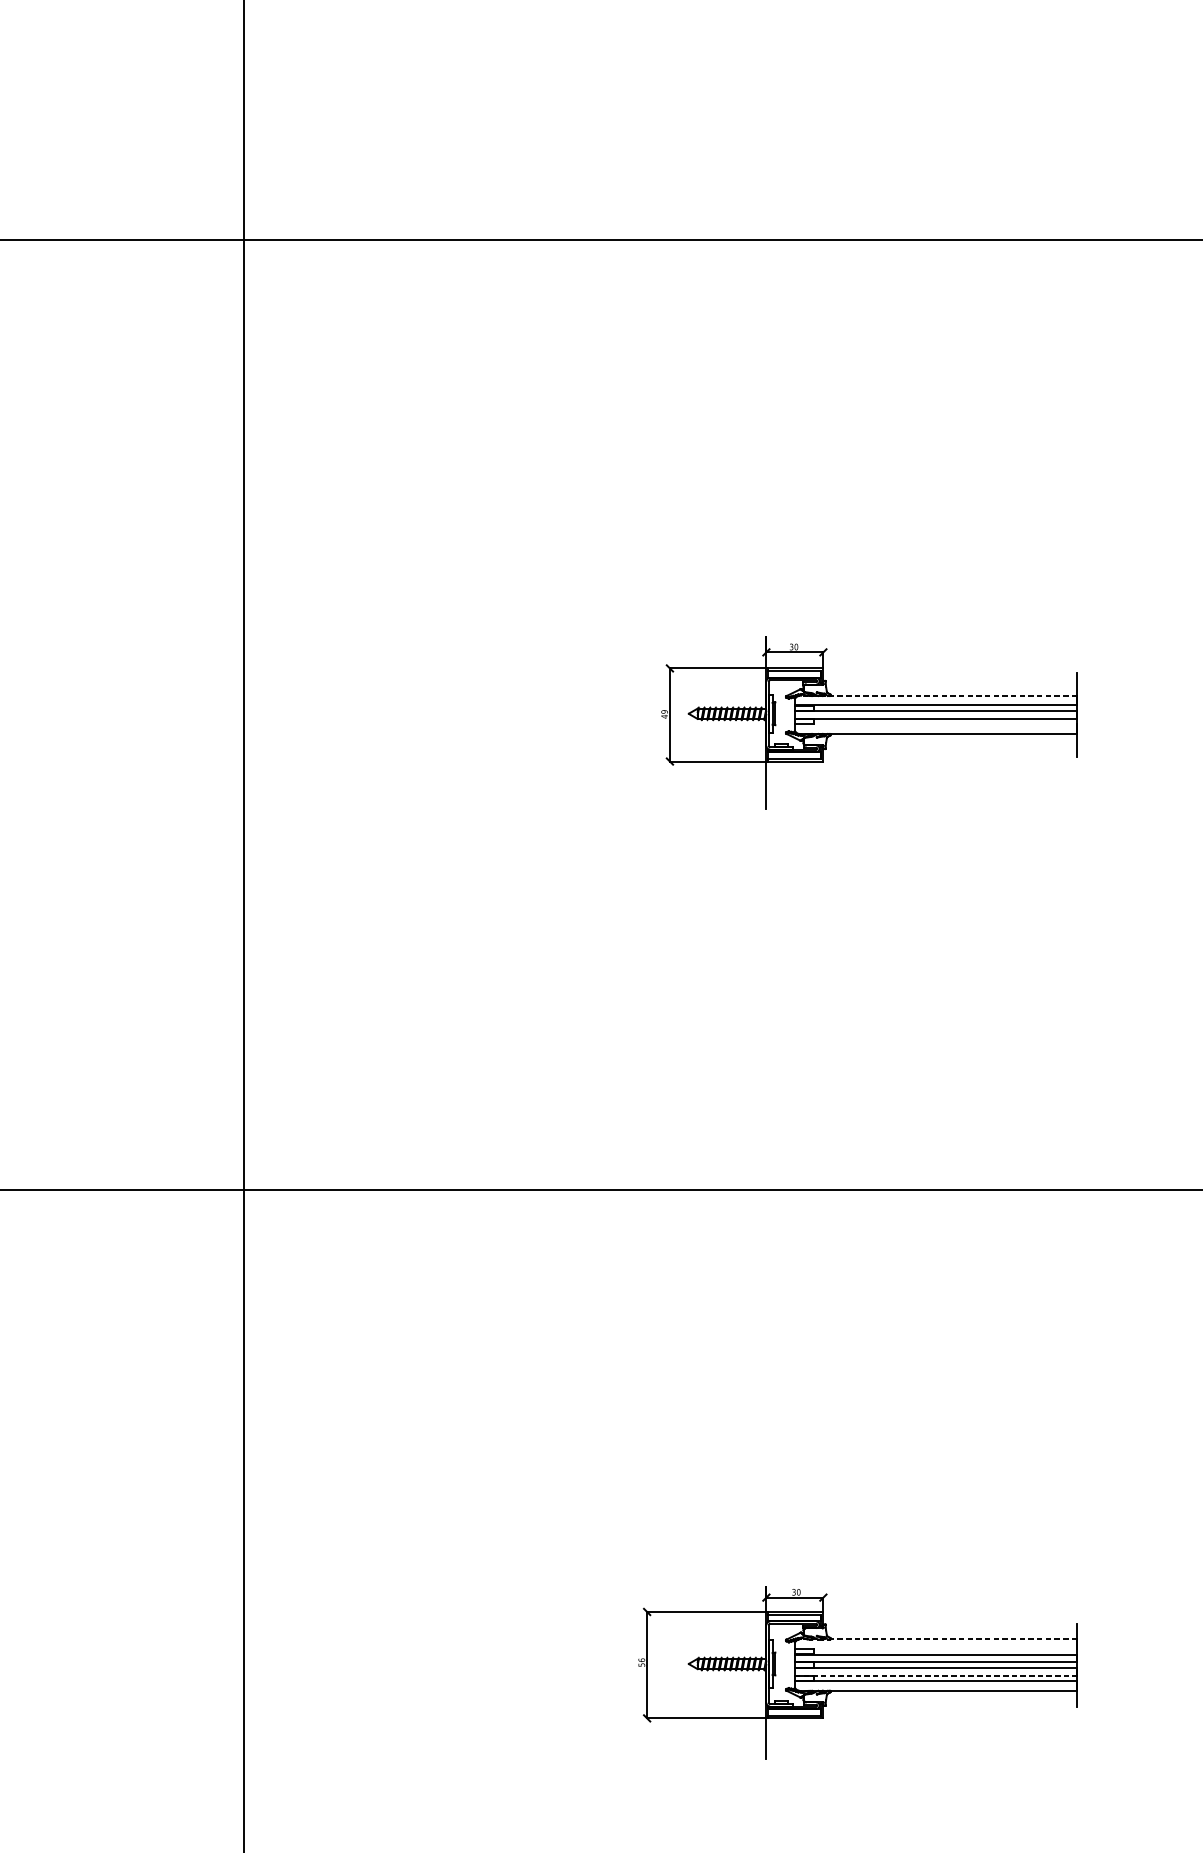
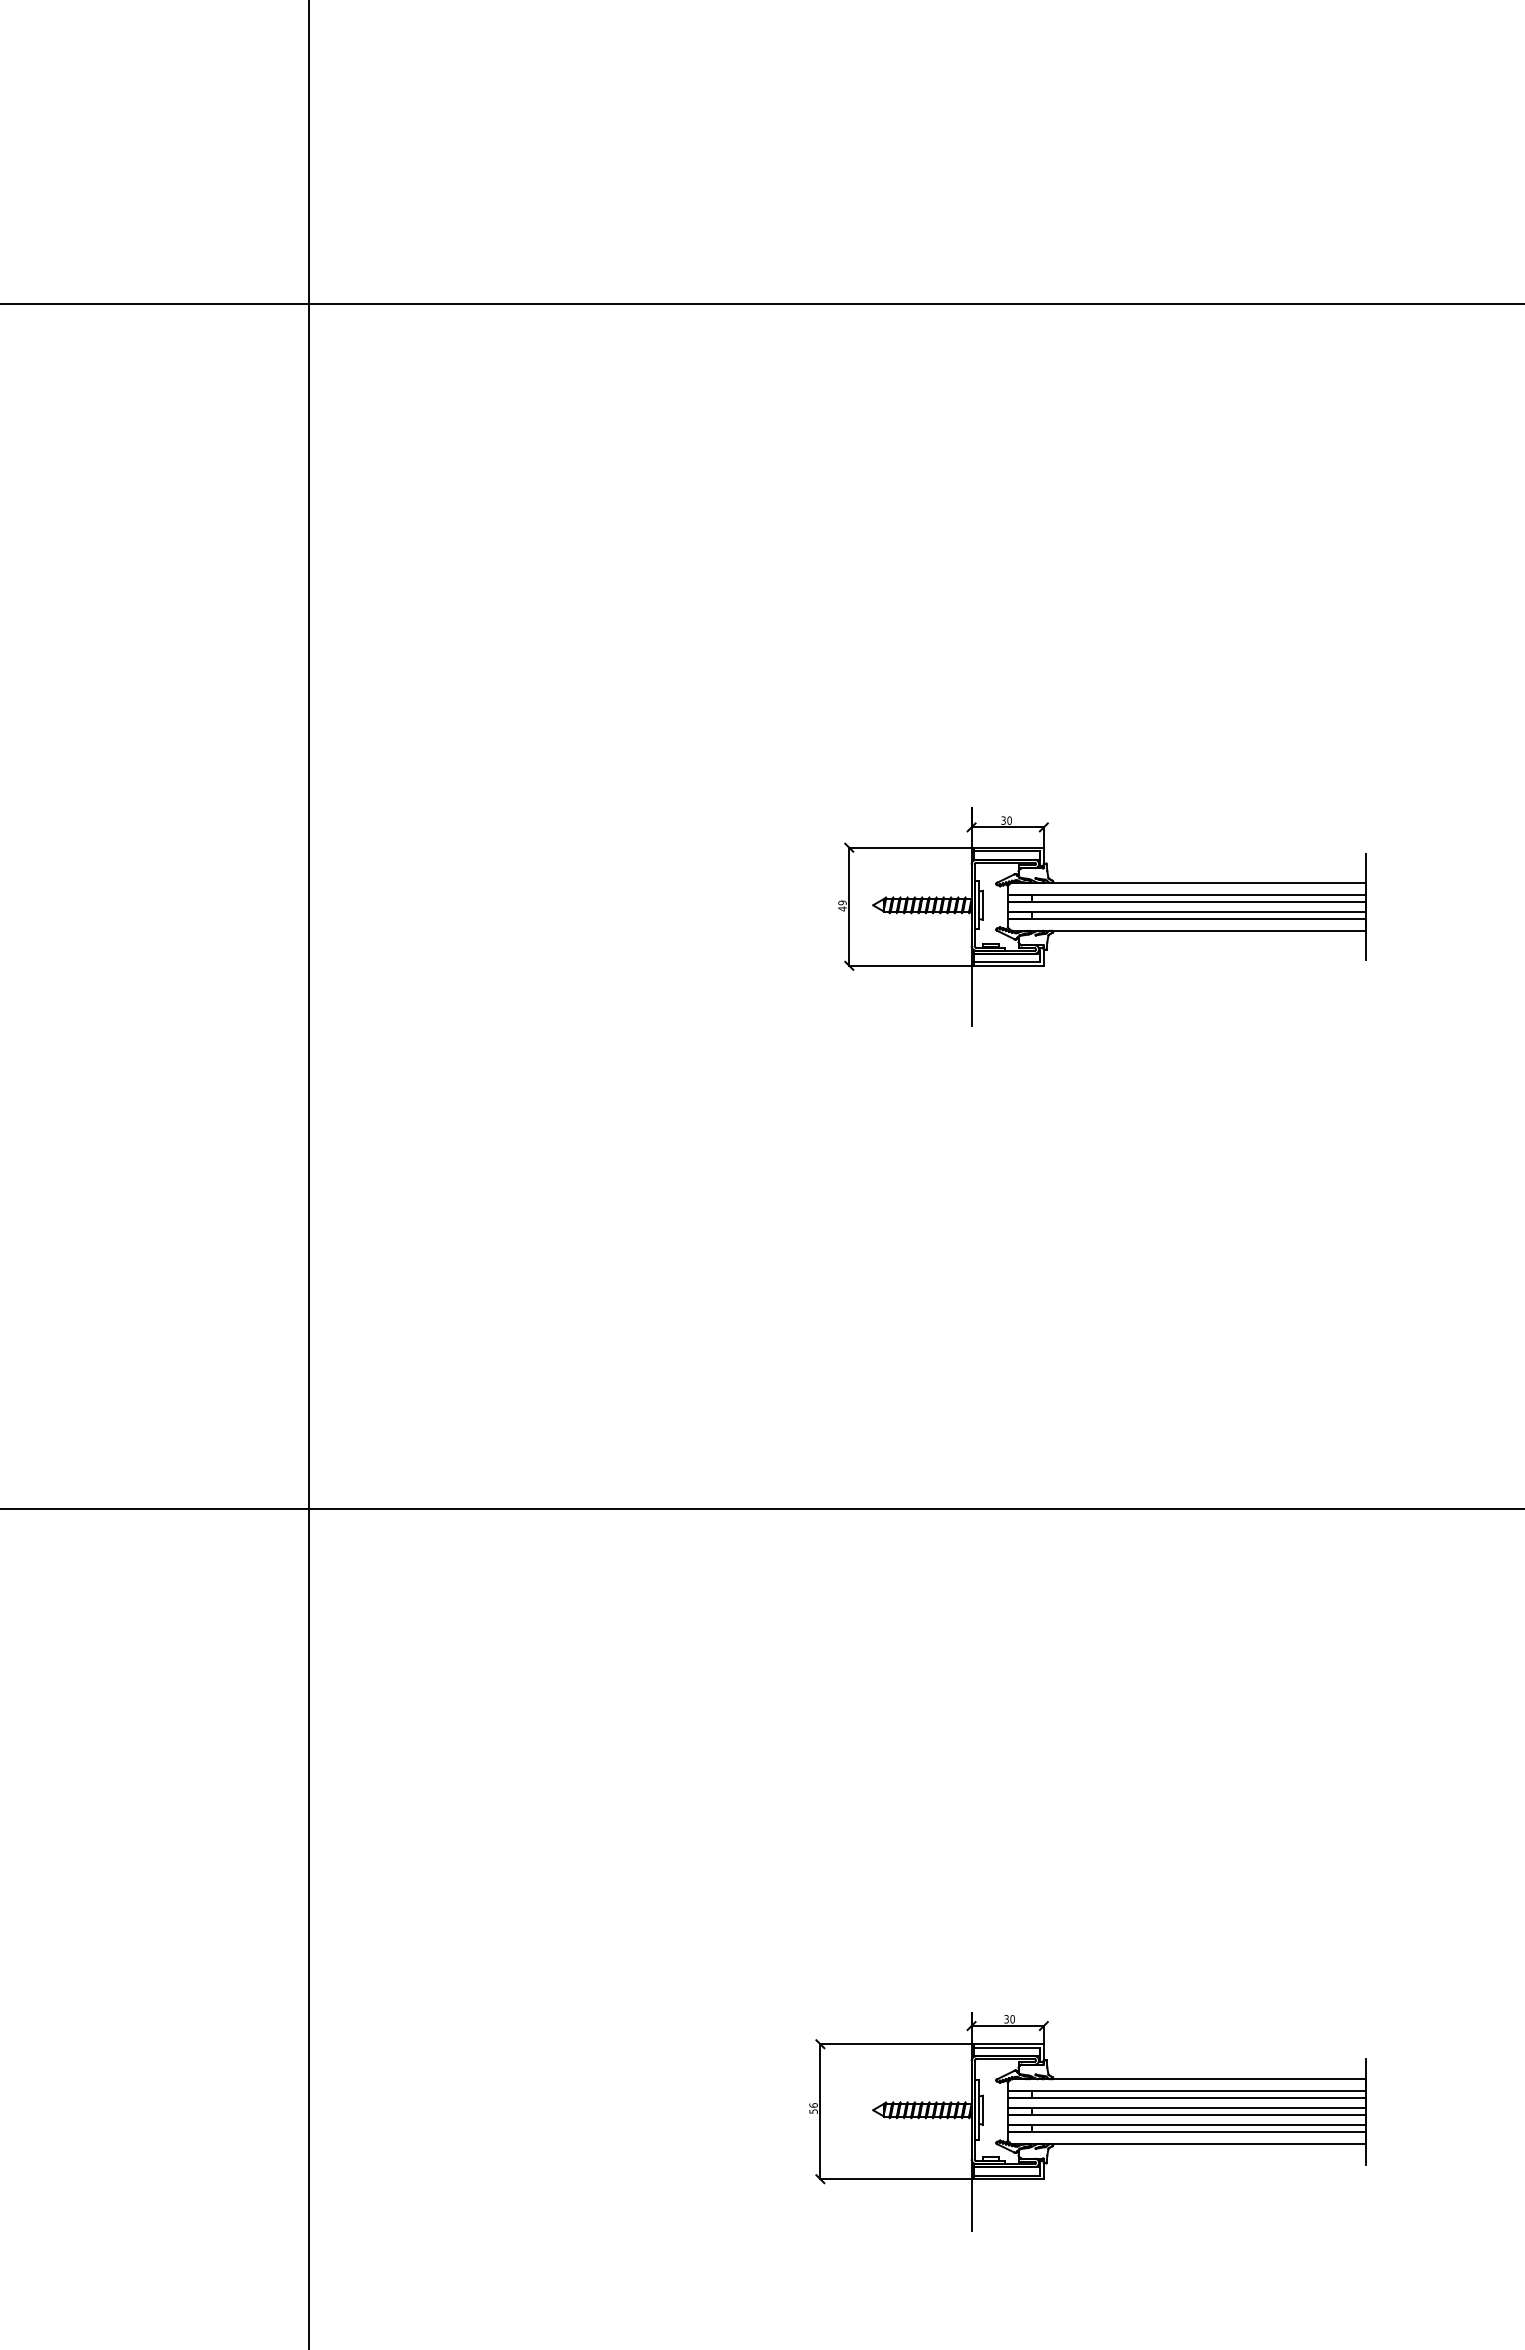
line: (937, 695) -> (1188, 882), dashed -> solid
line: (935, 724) -> (1186, 918), added
line: (937, 1639) -> (1188, 2079), dashed -> solid
line: (935, 1649) -> (1186, 2091), added
line: (935, 1675) -> (1186, 2124), dashed -> solid

